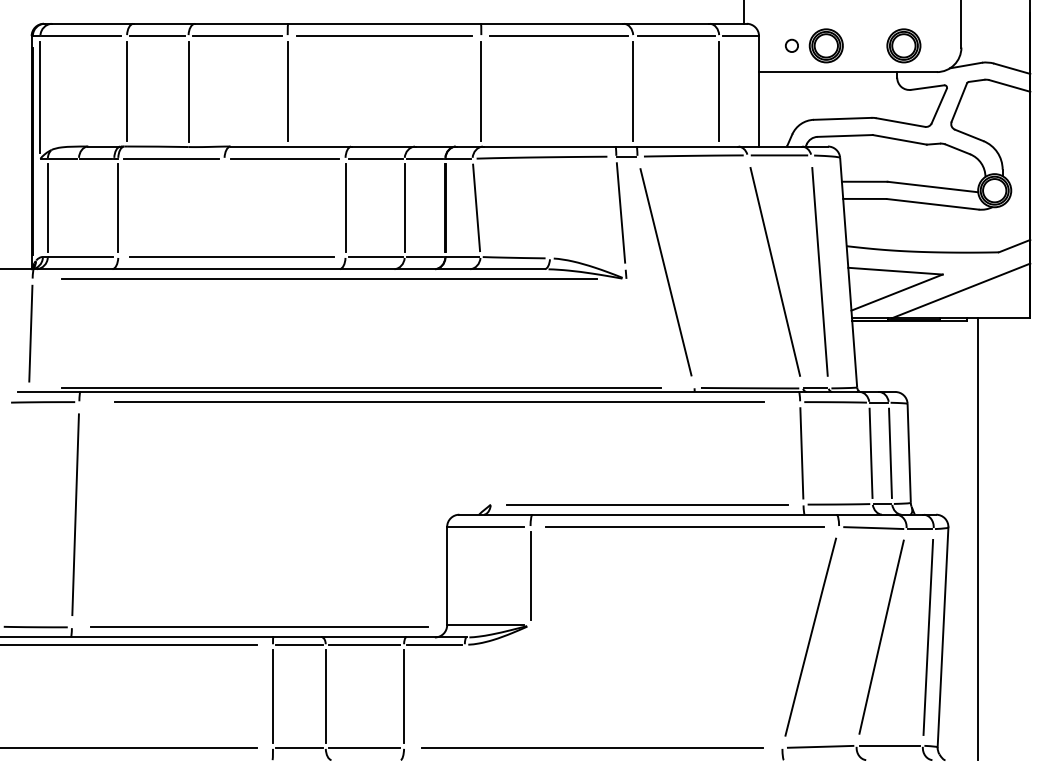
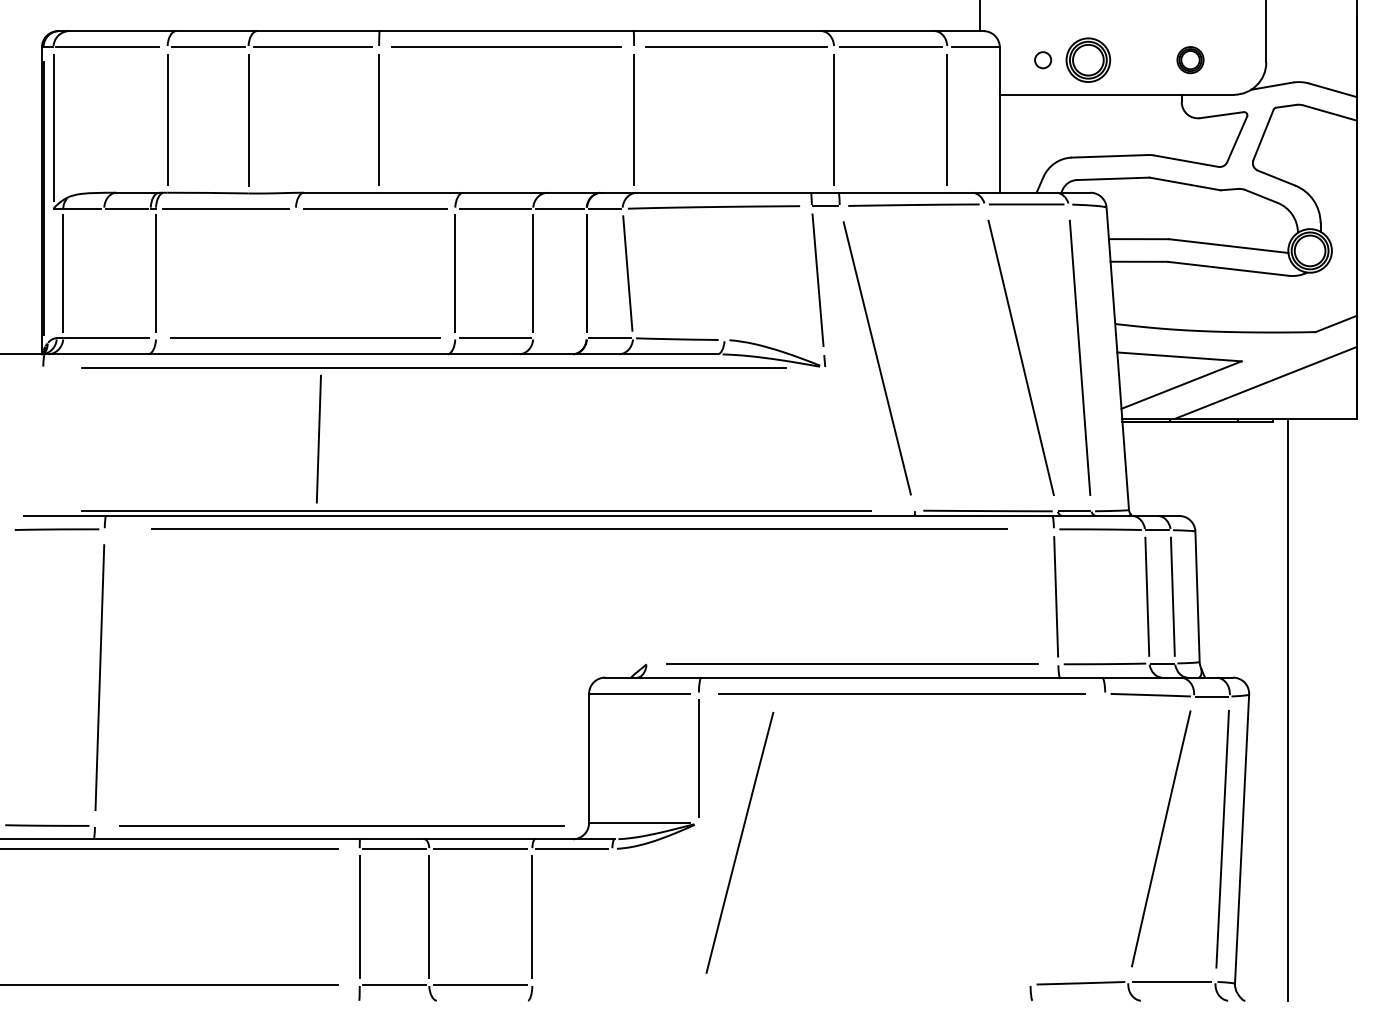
part: (903, 45) -> (1190, 59), size x0.6
line: (424, 257) -> (559, 338), removed
line: (30, 333) -> (318, 438), moved
line: (810, 636) -> (739, 842), moved
line: (592, 747) -> (780, 984), removed

